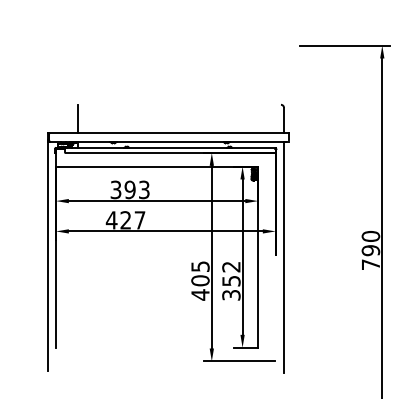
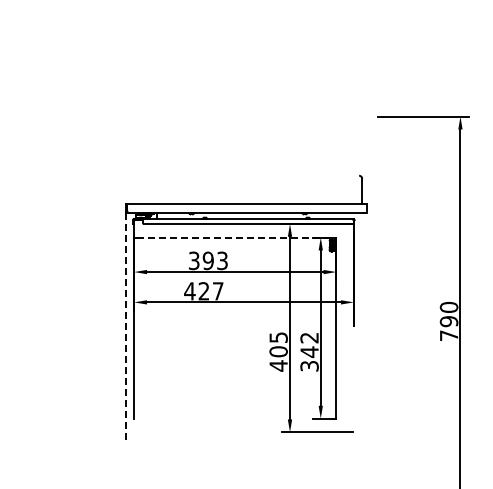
line: (78, 118) -> (156, 189), removed
line: (158, 166) -> (236, 237), solid -> dashed
line: (48, 256) -> (126, 327), solid -> dashed
line: (283, 257) -> (361, 328), removed
text: (231, 281) -> (309, 352), 352 -> 342

